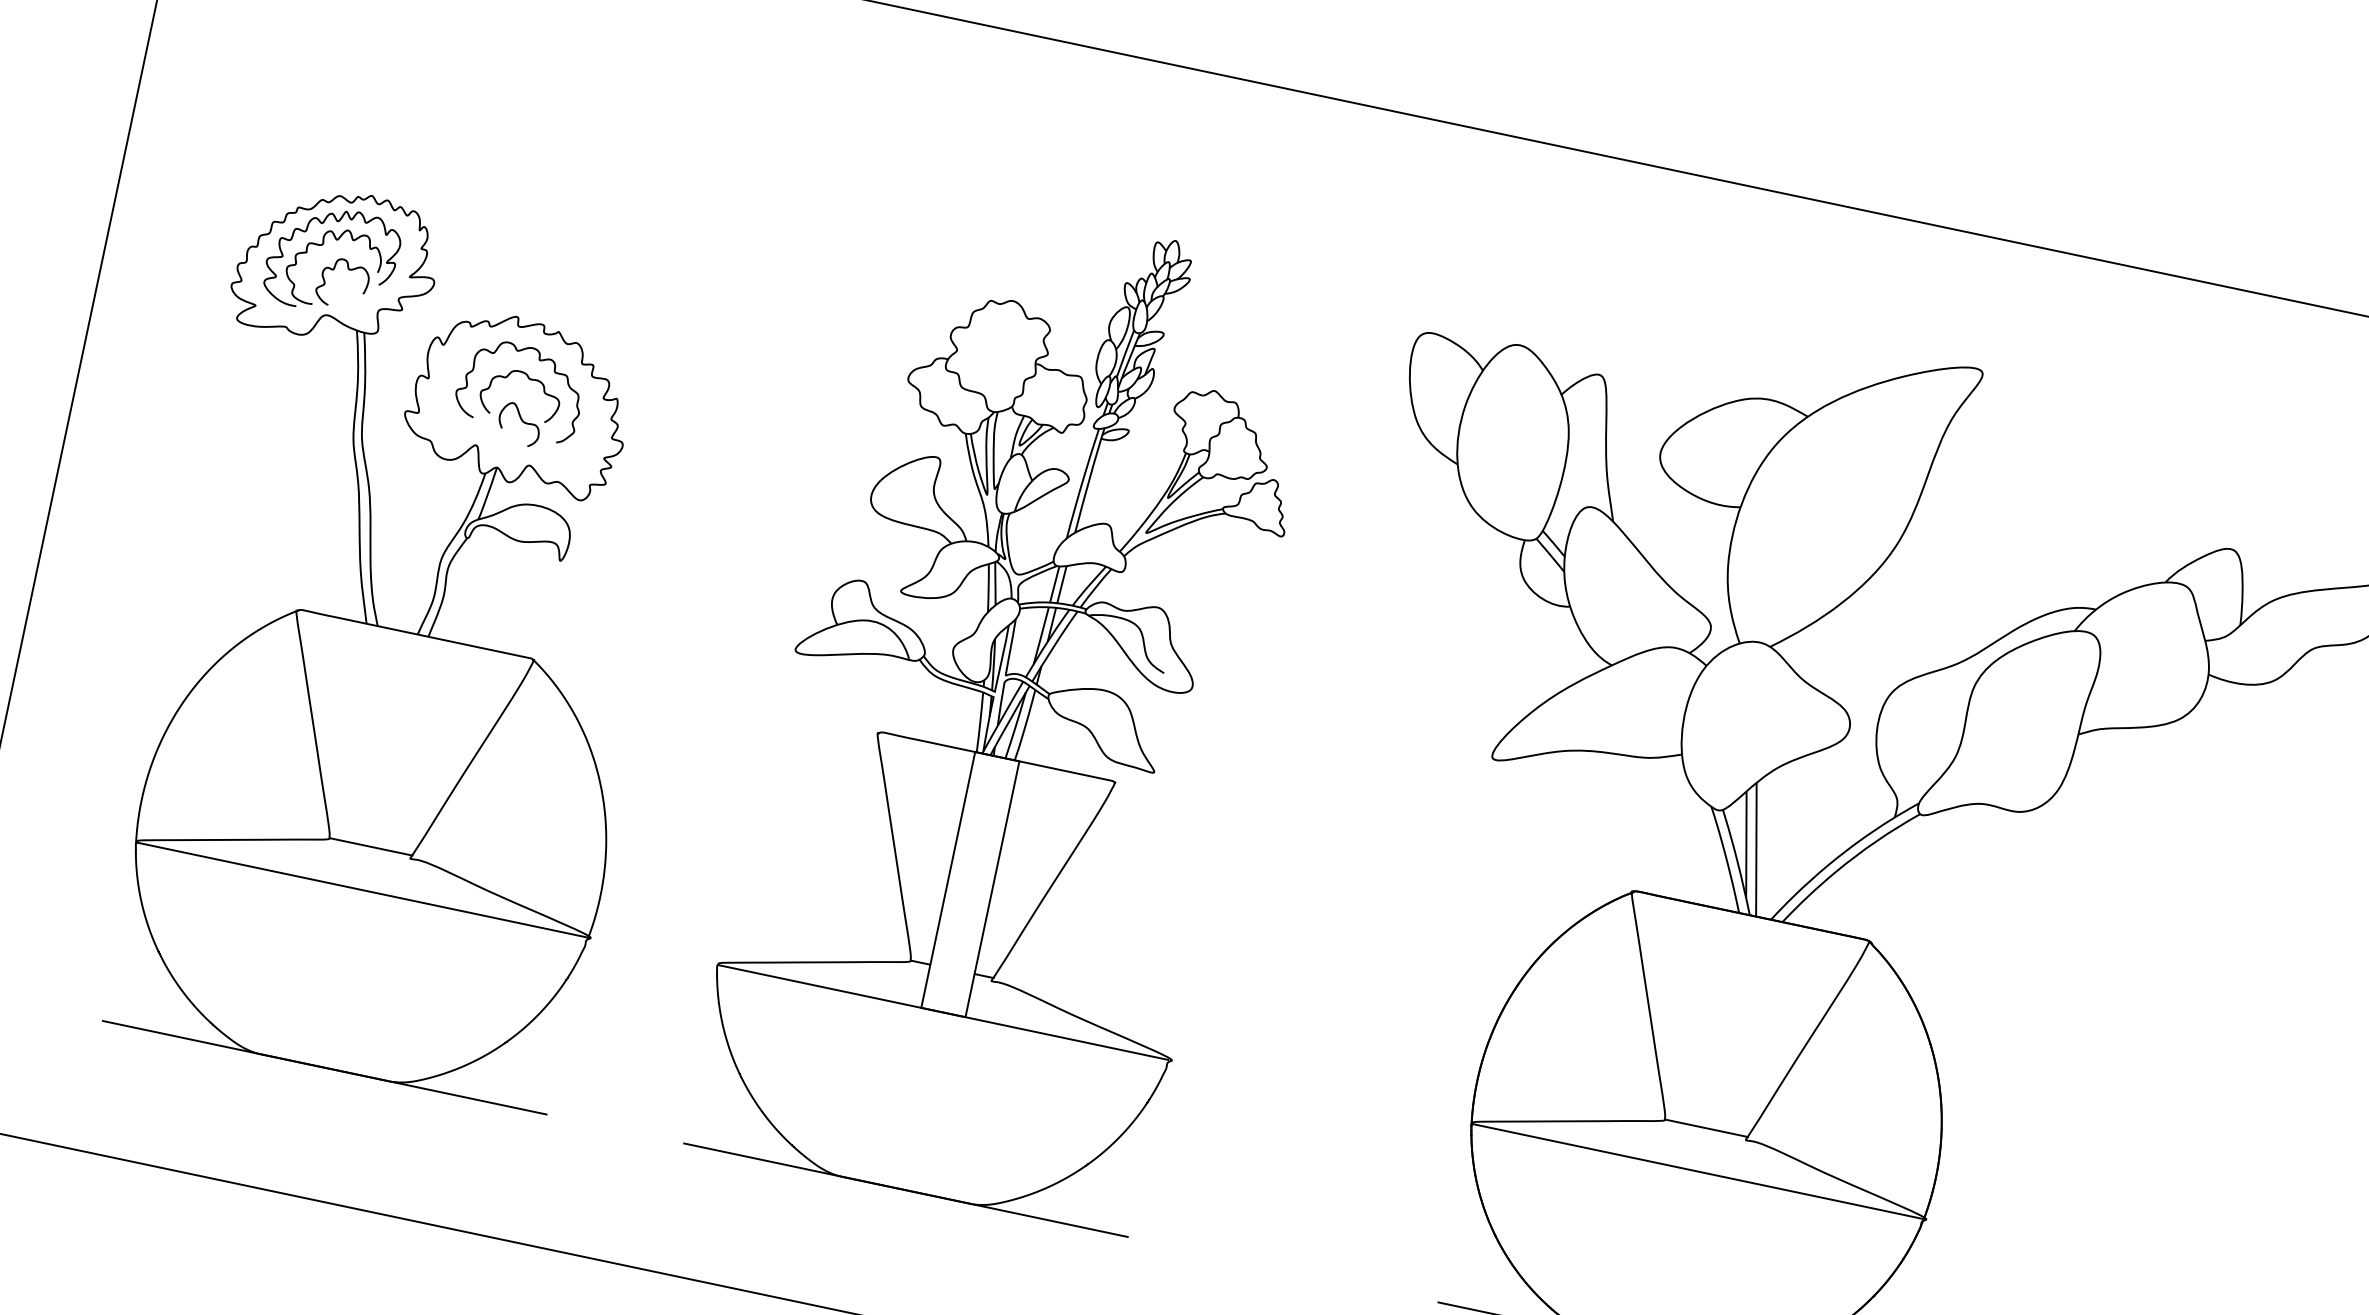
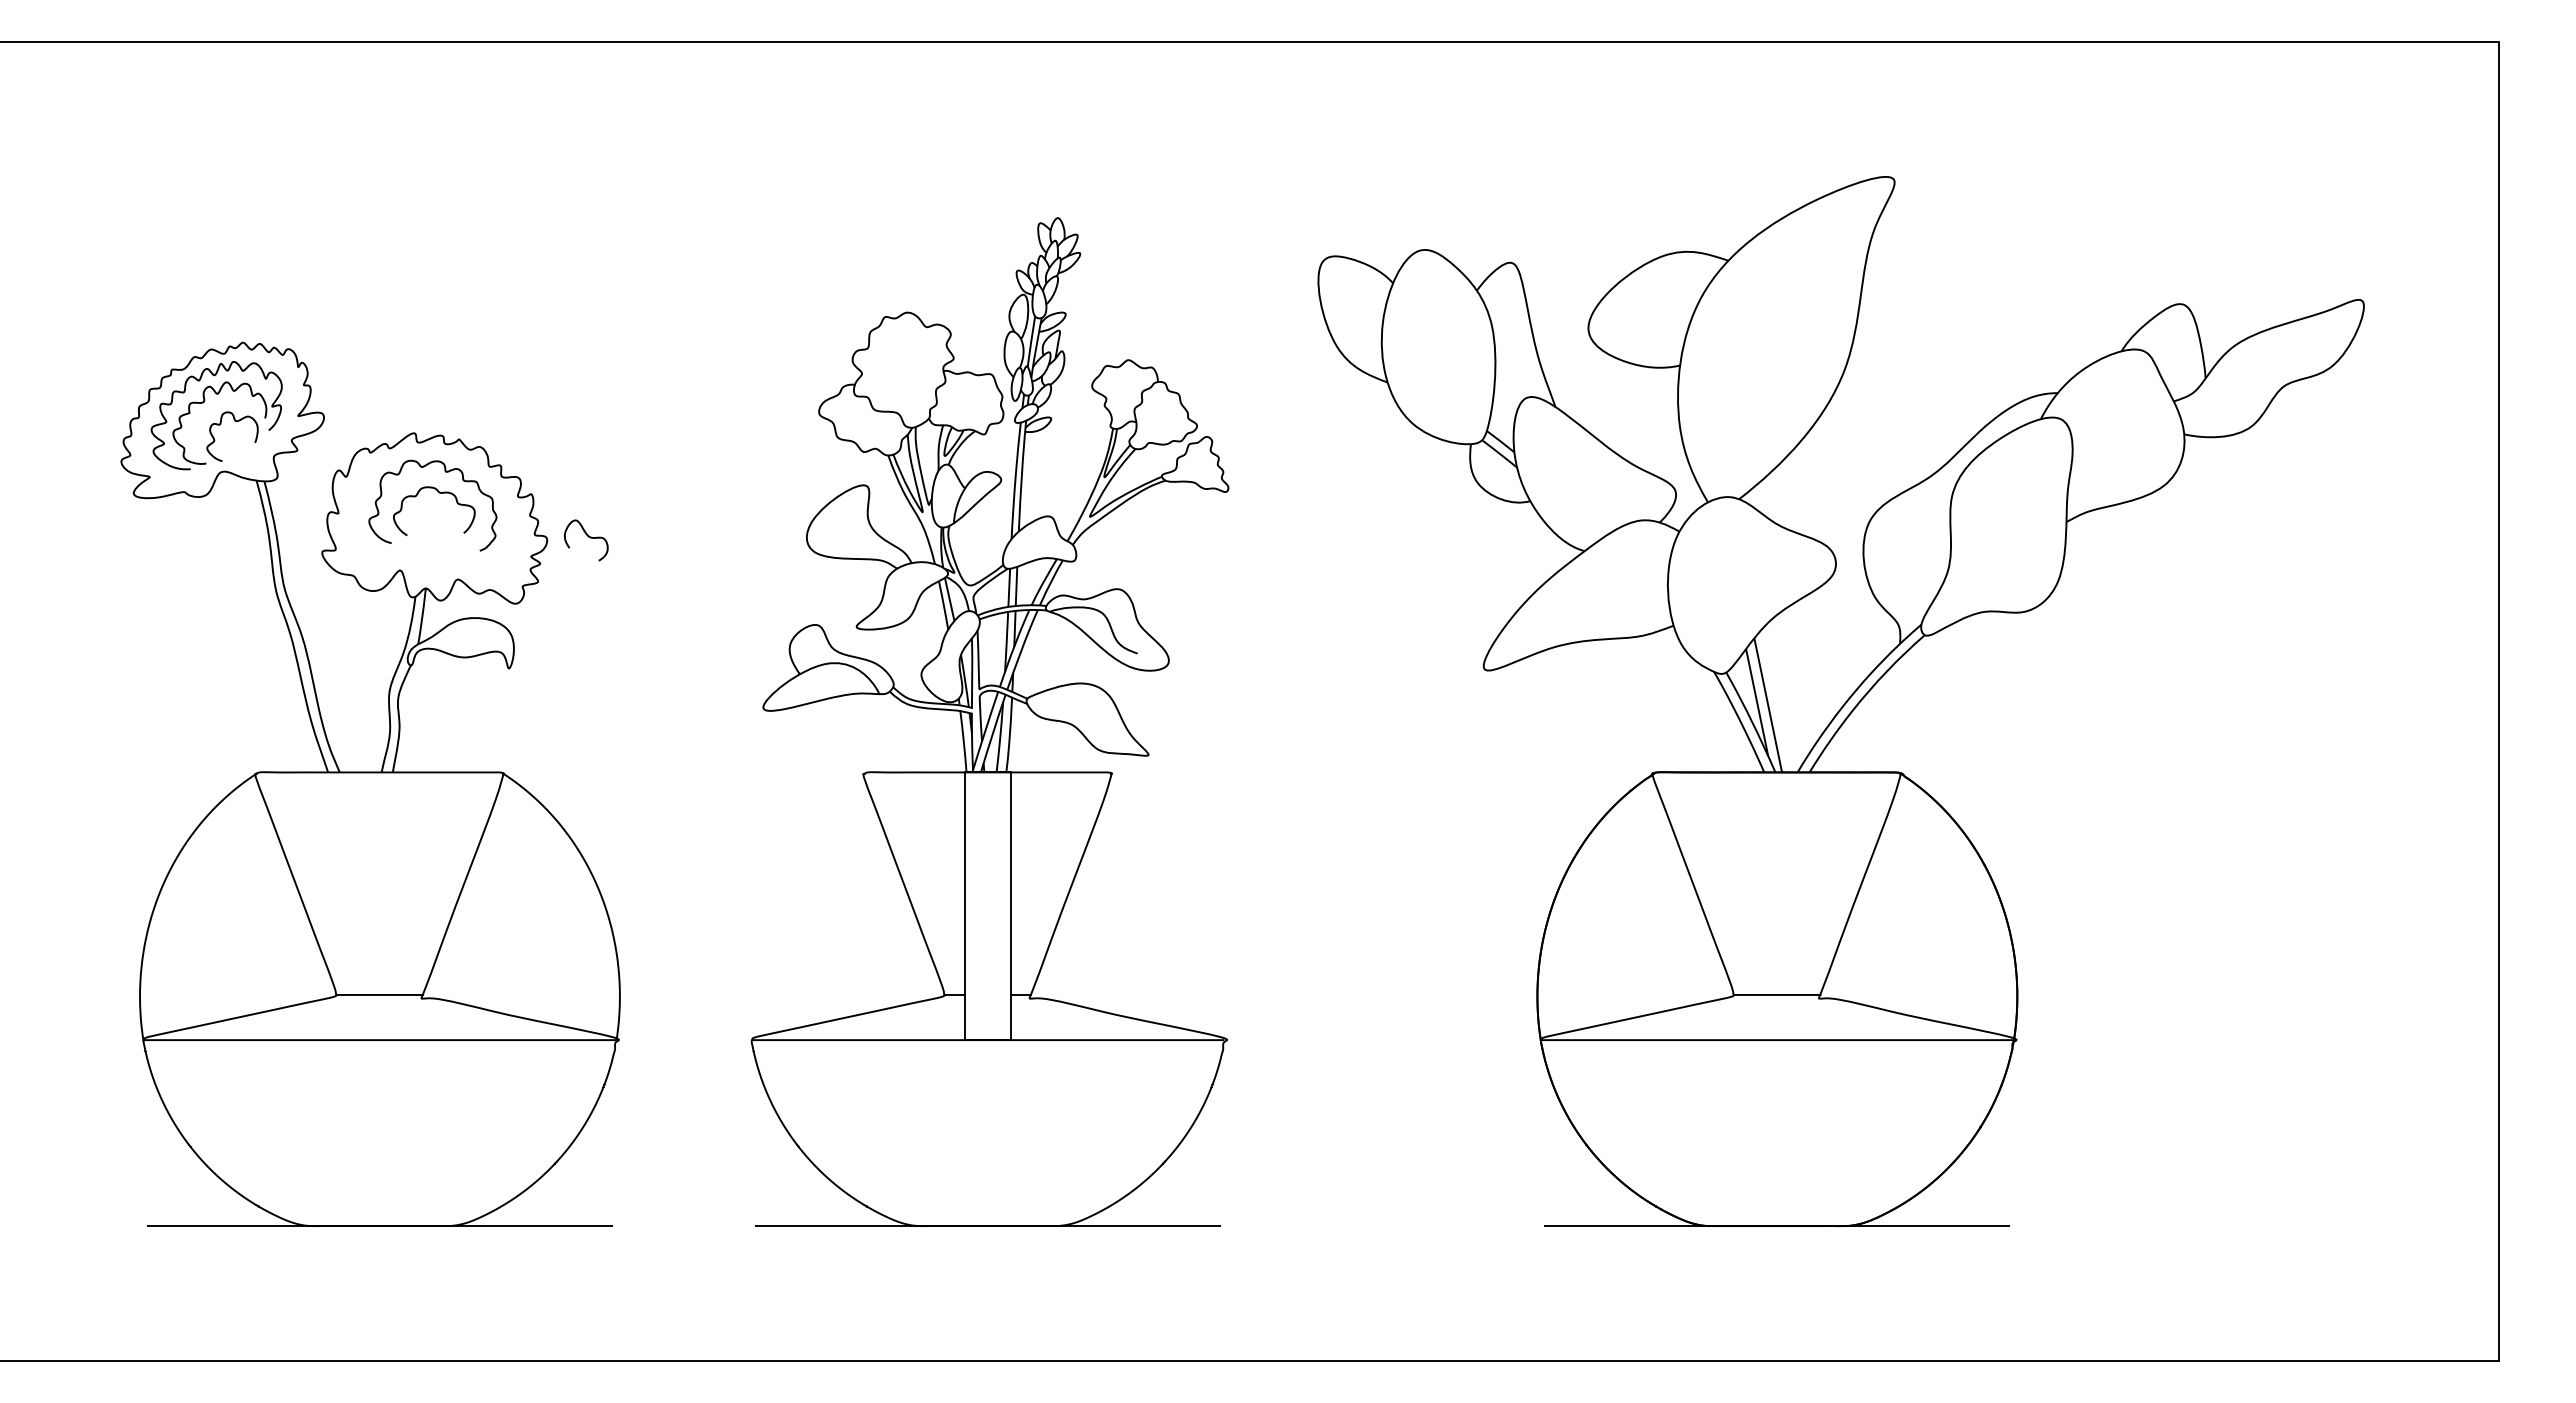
curve: (522, 422) -> (588, 537), moved

